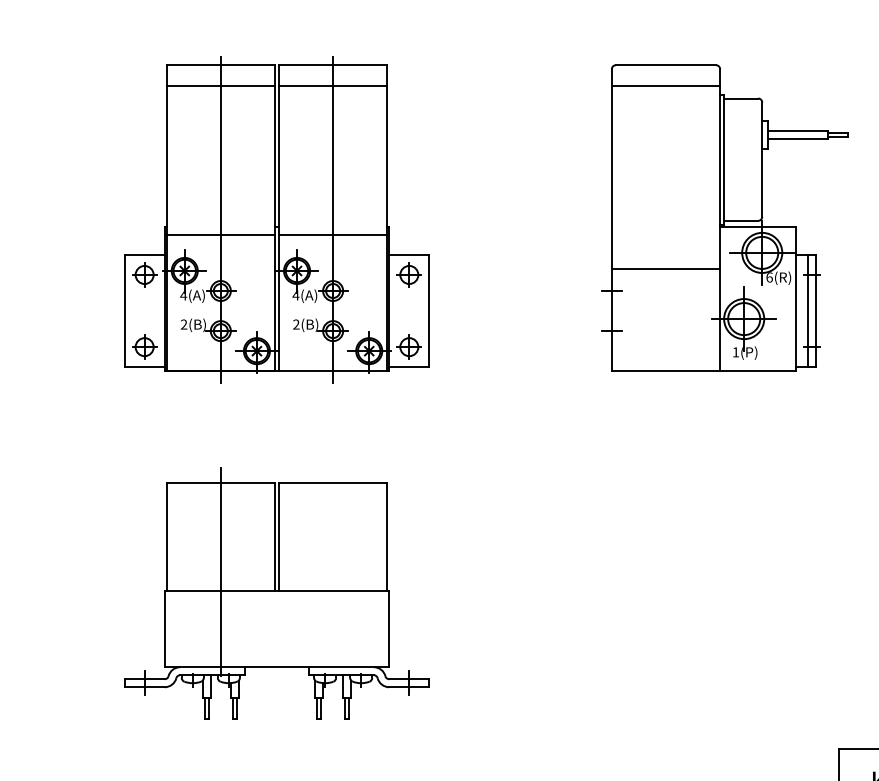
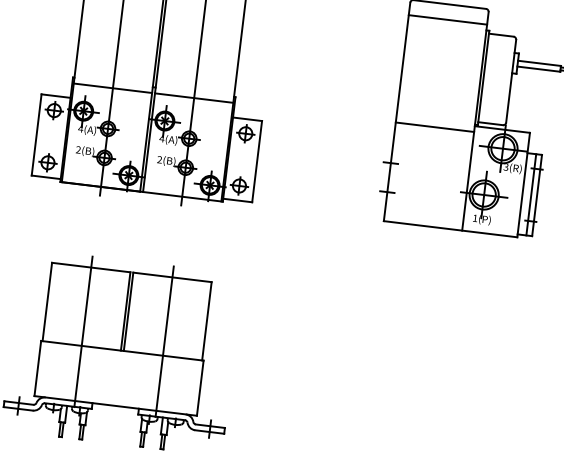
line: (665, 268) -> (434, 126), moved
text: (769, 277) -> (506, 167), 6(R) -> 3(R)
line: (333, 571) -> (164, 341), added

